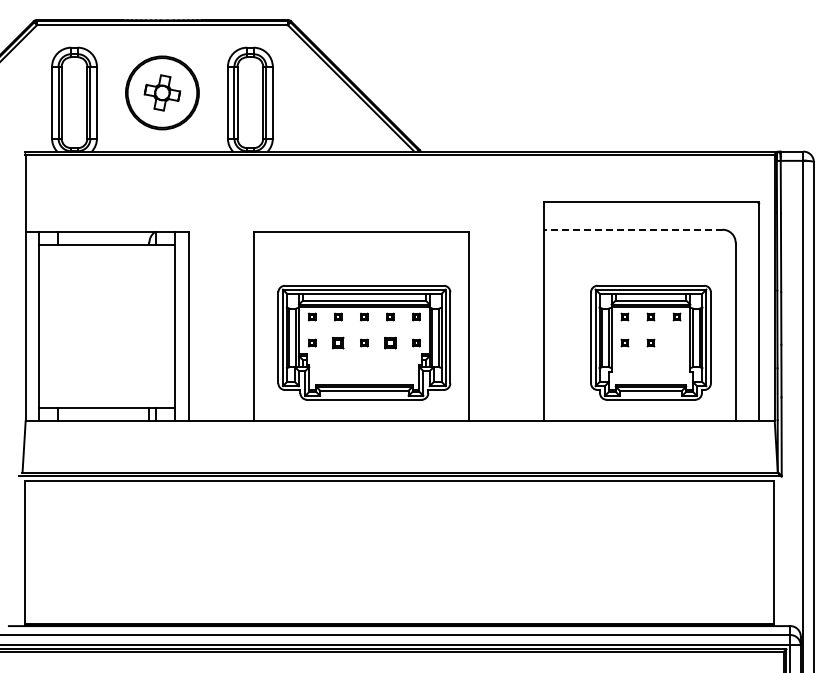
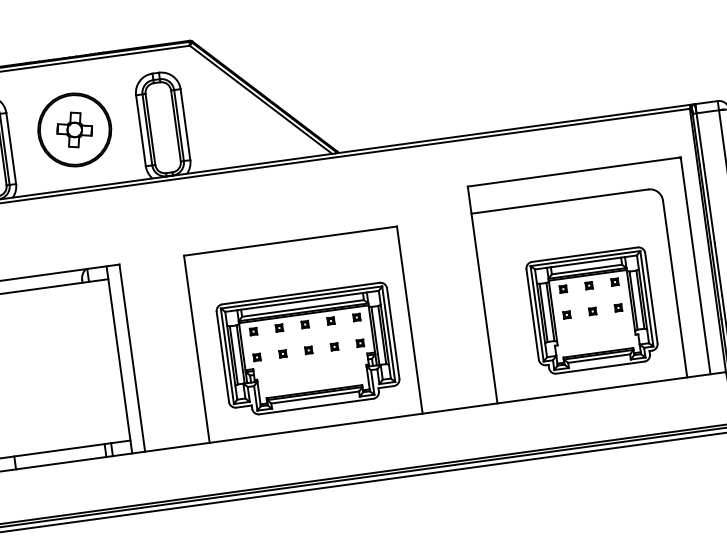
line: (632, 229) -> (558, 201), dashed -> solid
part: (338, 342) -> (283, 353), size x0.62
part: (390, 342) -> (334, 346), size x0.62
part: (676, 342) -> (617, 307), added

